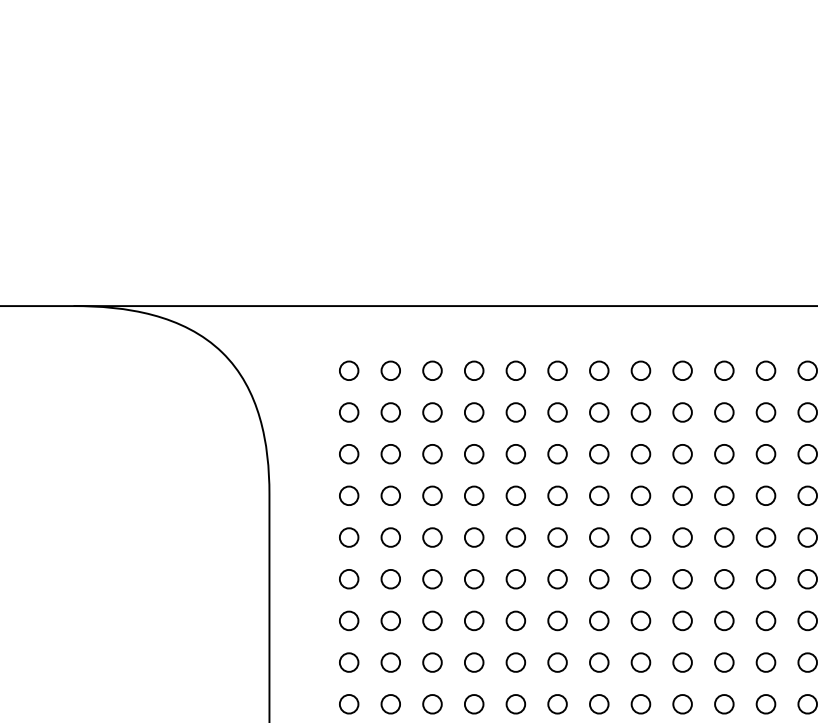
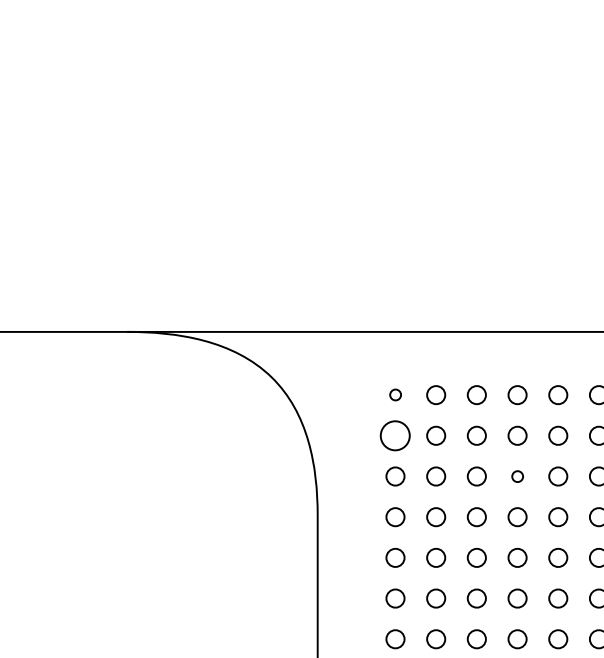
part: (349, 370) -> (395, 394), size x0.6
part: (349, 412) -> (395, 435), size x1.6
part: (474, 454) -> (517, 476), size x0.6

